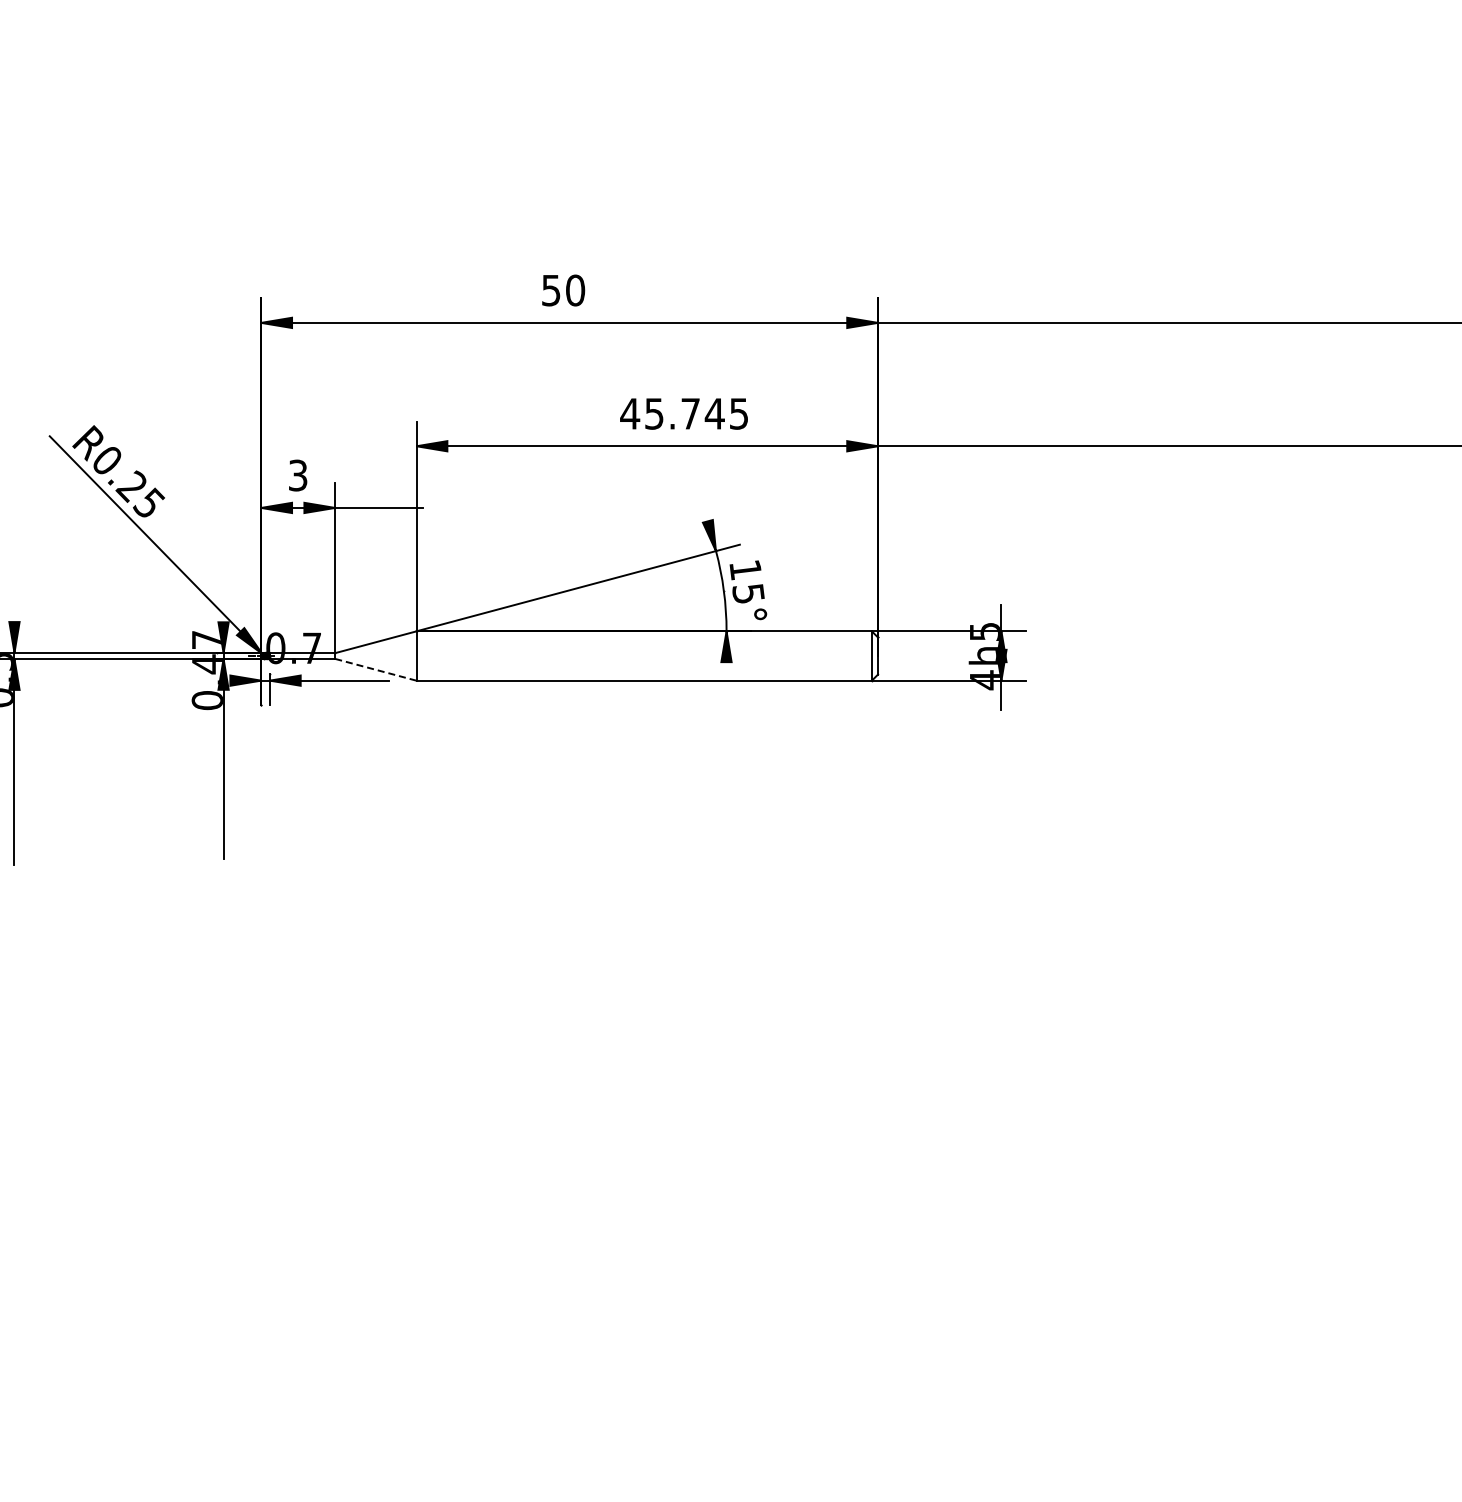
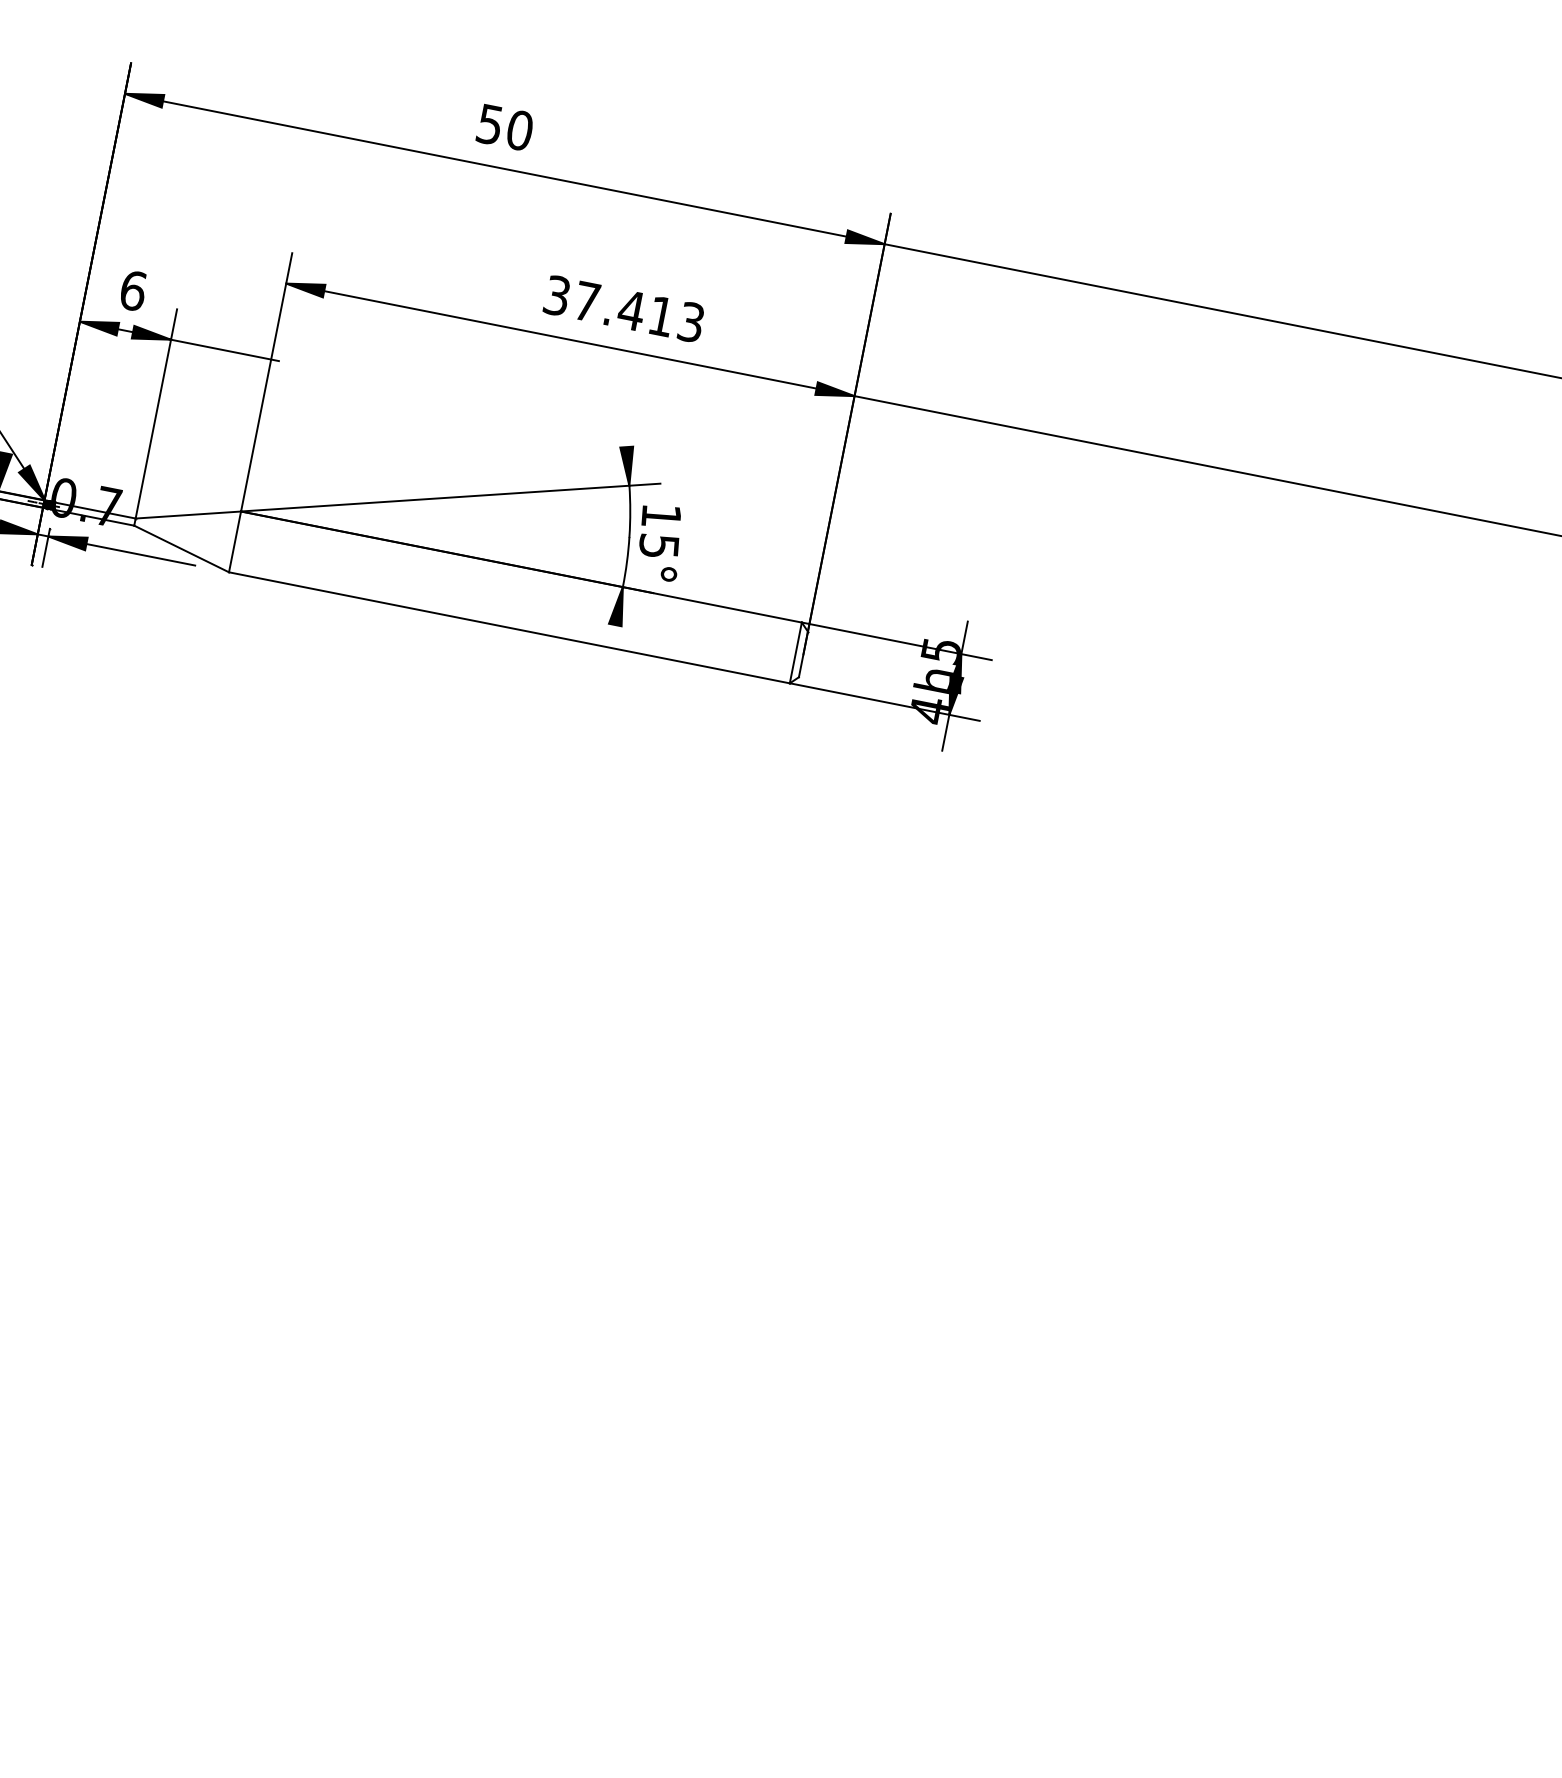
text: (684, 413) -> (624, 308), 45.745 -> 37.413
text: (297, 475) -> (132, 290), 3 -> 6
line: (376, 669) -> (182, 548), dashed -> solid

